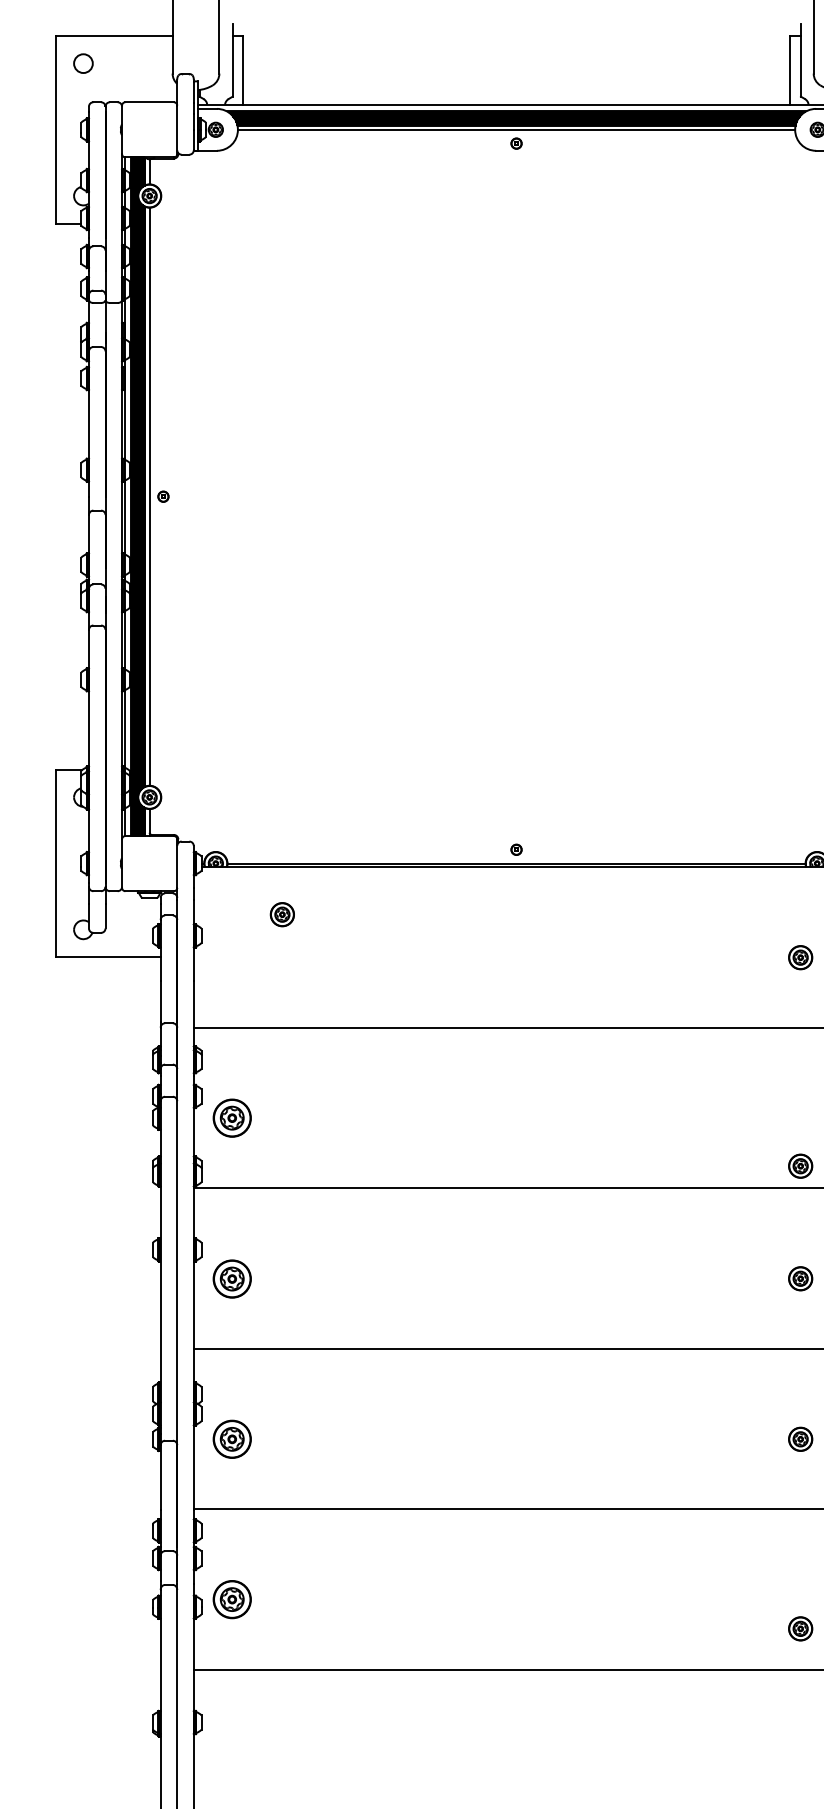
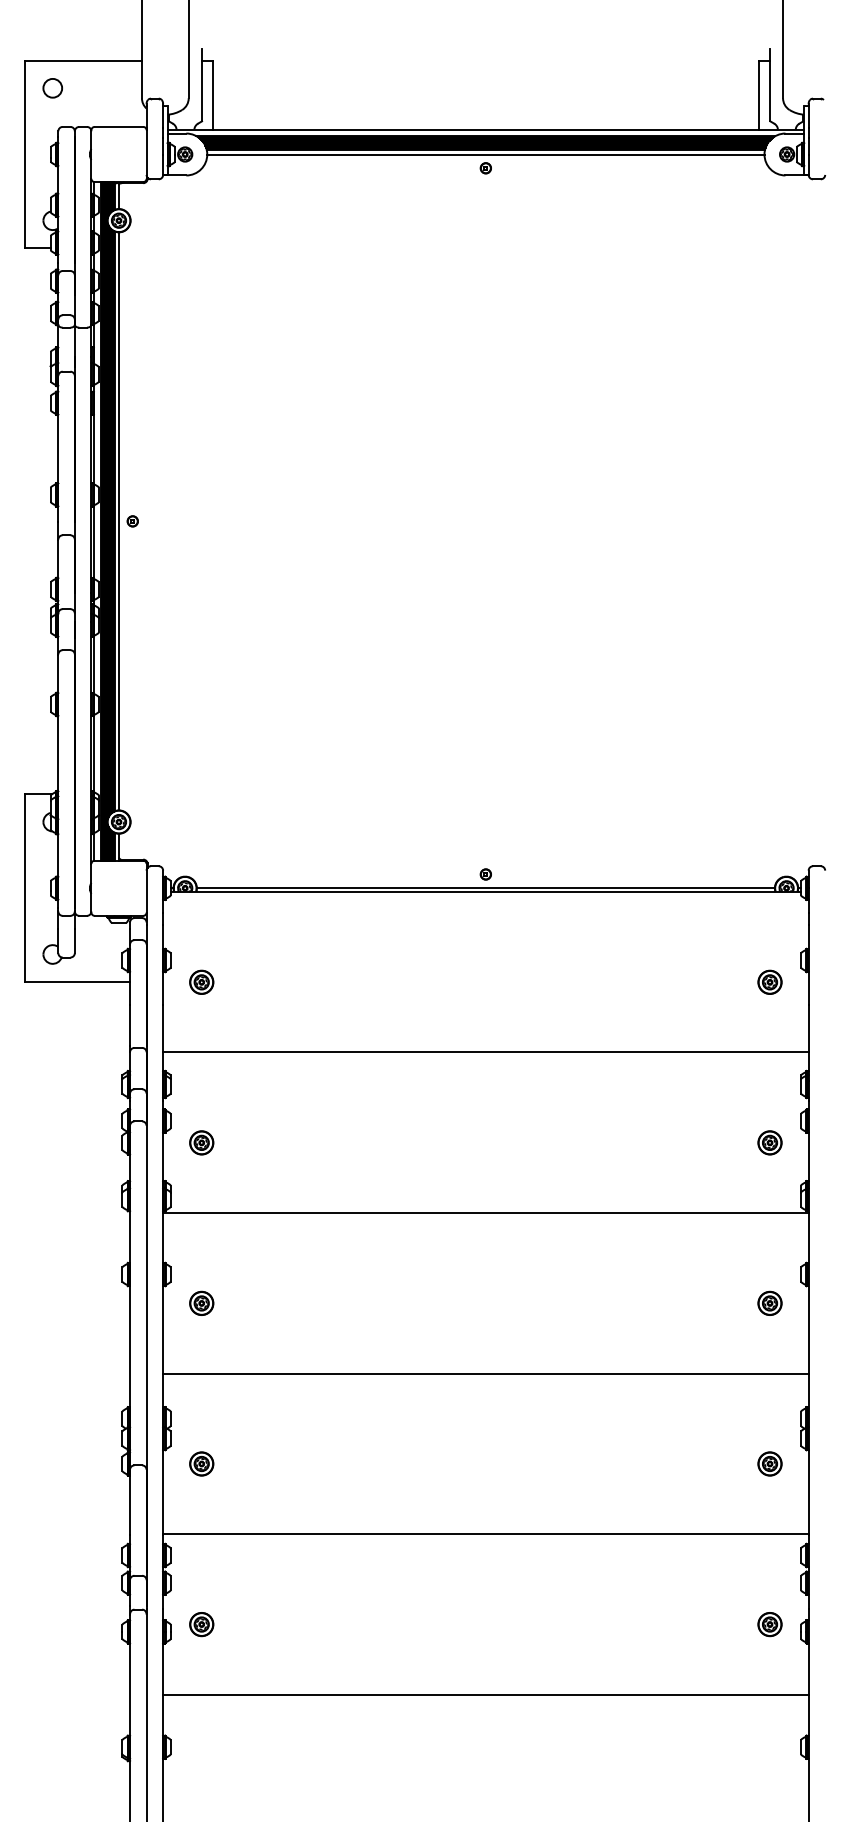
part: (282, 913) -> (201, 981), moved
part: (232, 1117) -> (201, 1142), size x0.62
part: (800, 1165) -> (769, 1142), moved
part: (232, 1277) -> (201, 1302), size x0.62
part: (232, 1438) -> (201, 1463), size x0.62
part: (232, 1599) -> (201, 1624), size x0.62
part: (800, 1628) -> (769, 1624), moved

